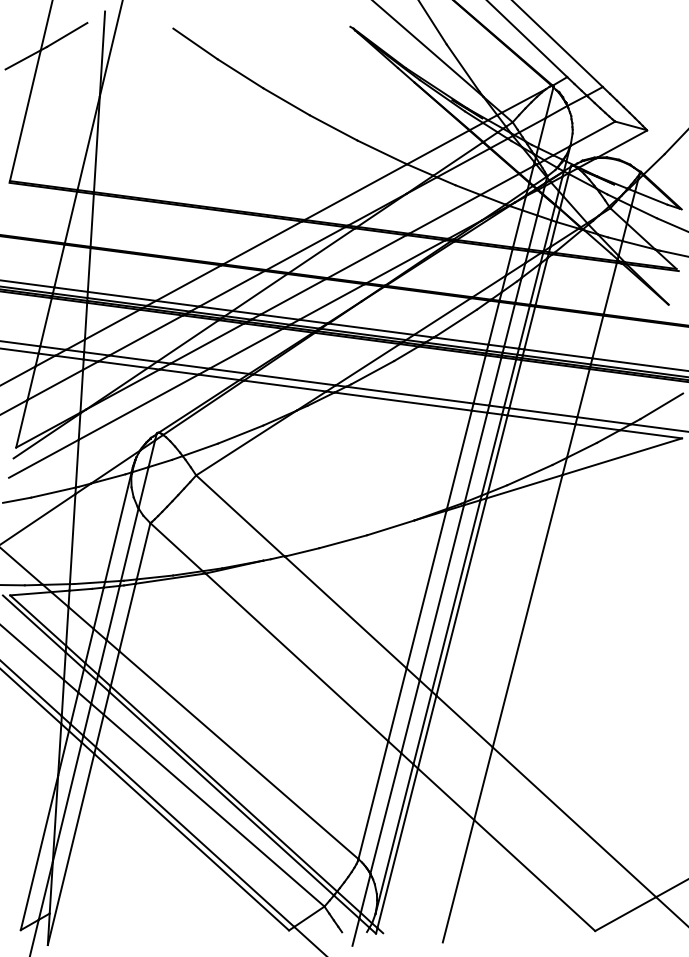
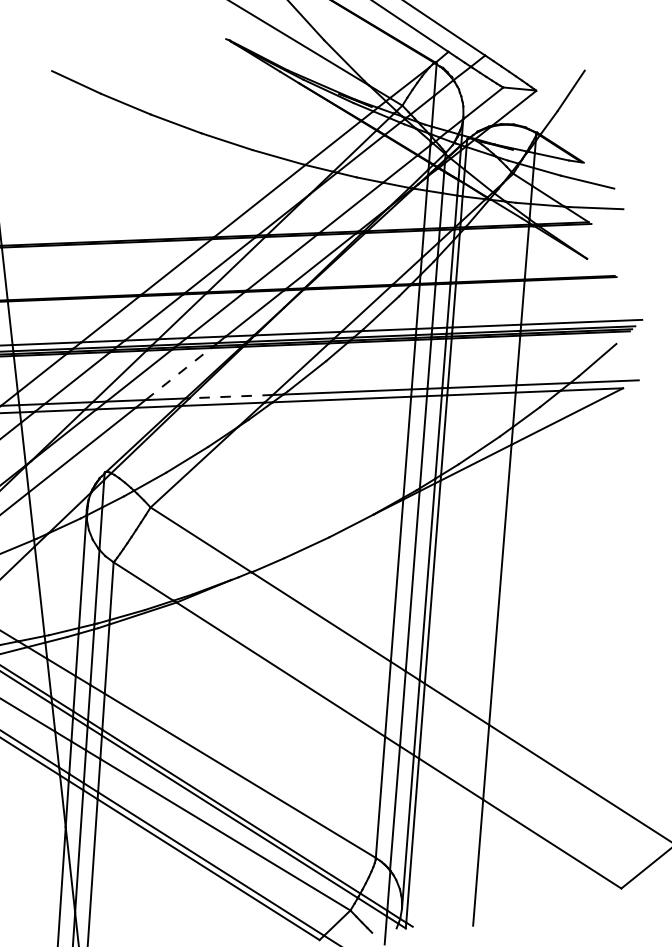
line: (246, 348) -> (178, 373), solid -> dashed
line: (294, 379) -> (231, 396), solid -> dashed

